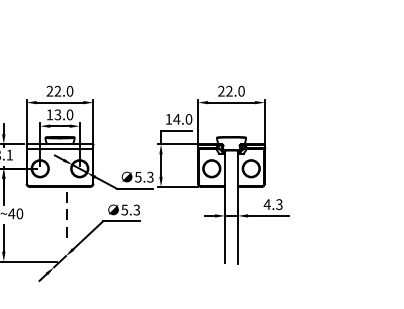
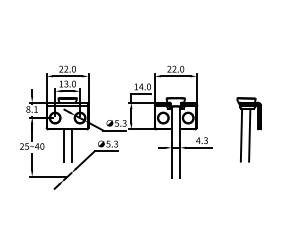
part: (346, 186) -> (248, 129), added
line: (53, 212) -> (63, 145), added
line: (66, 212) -> (71, 145), dashed -> solid

